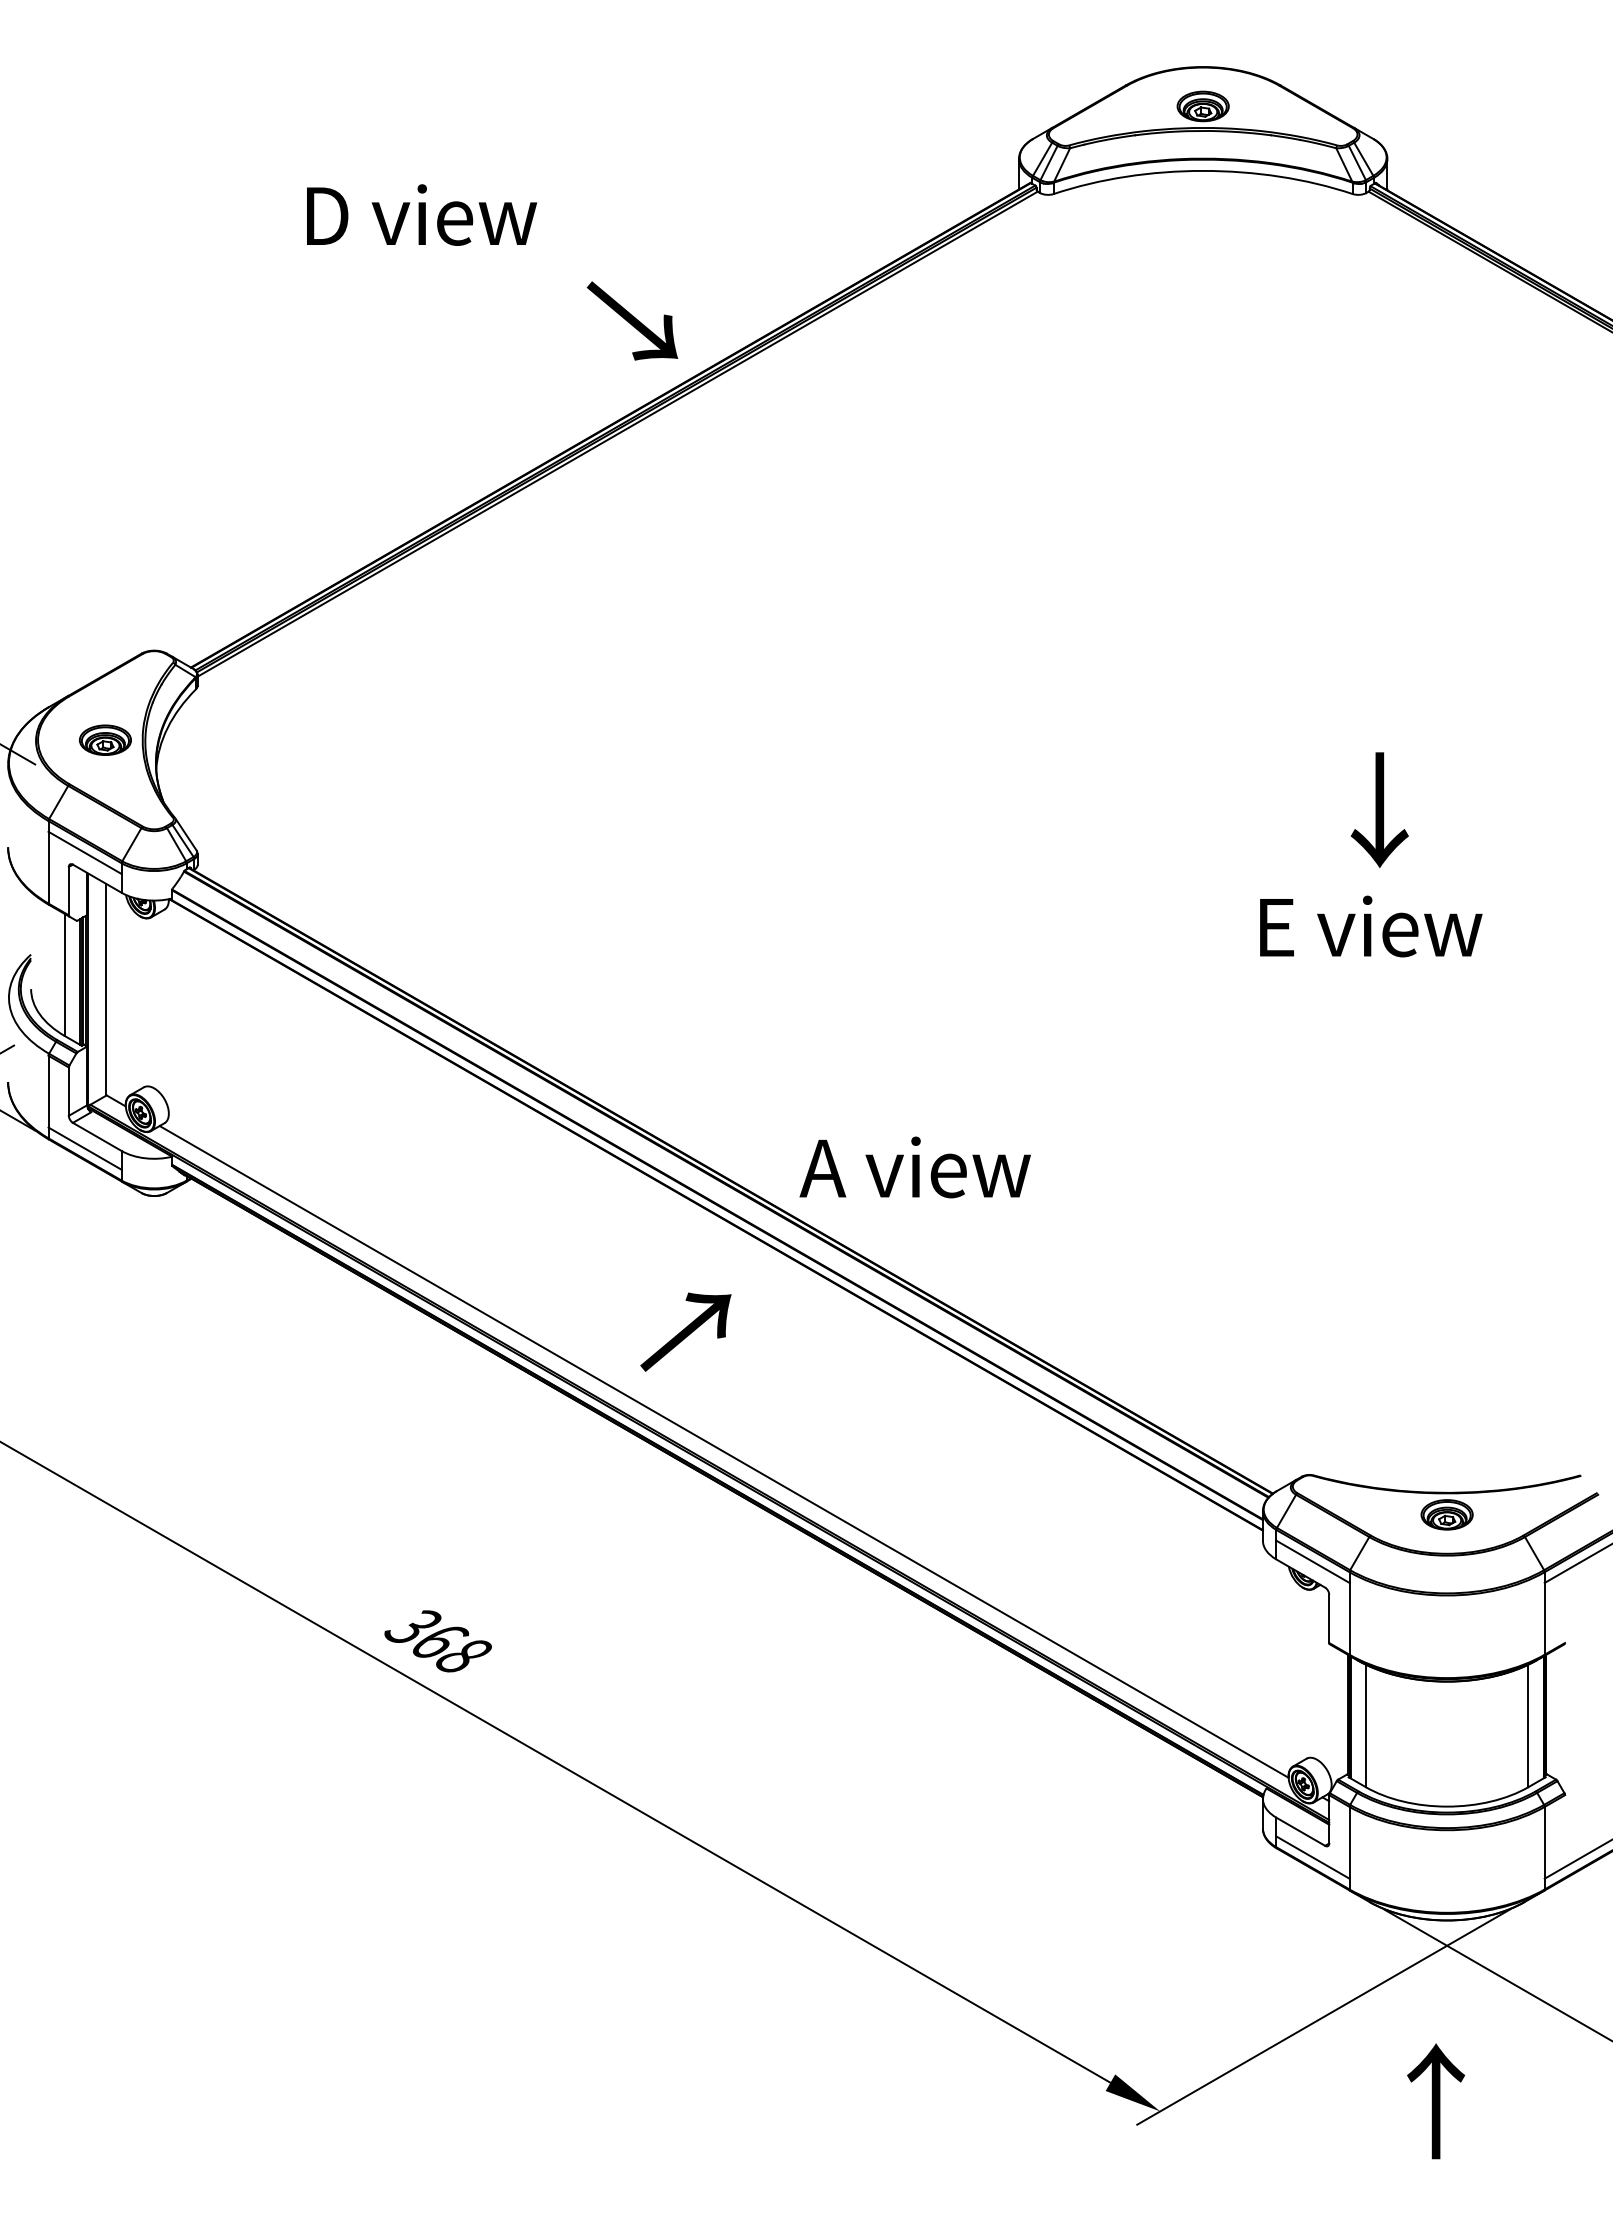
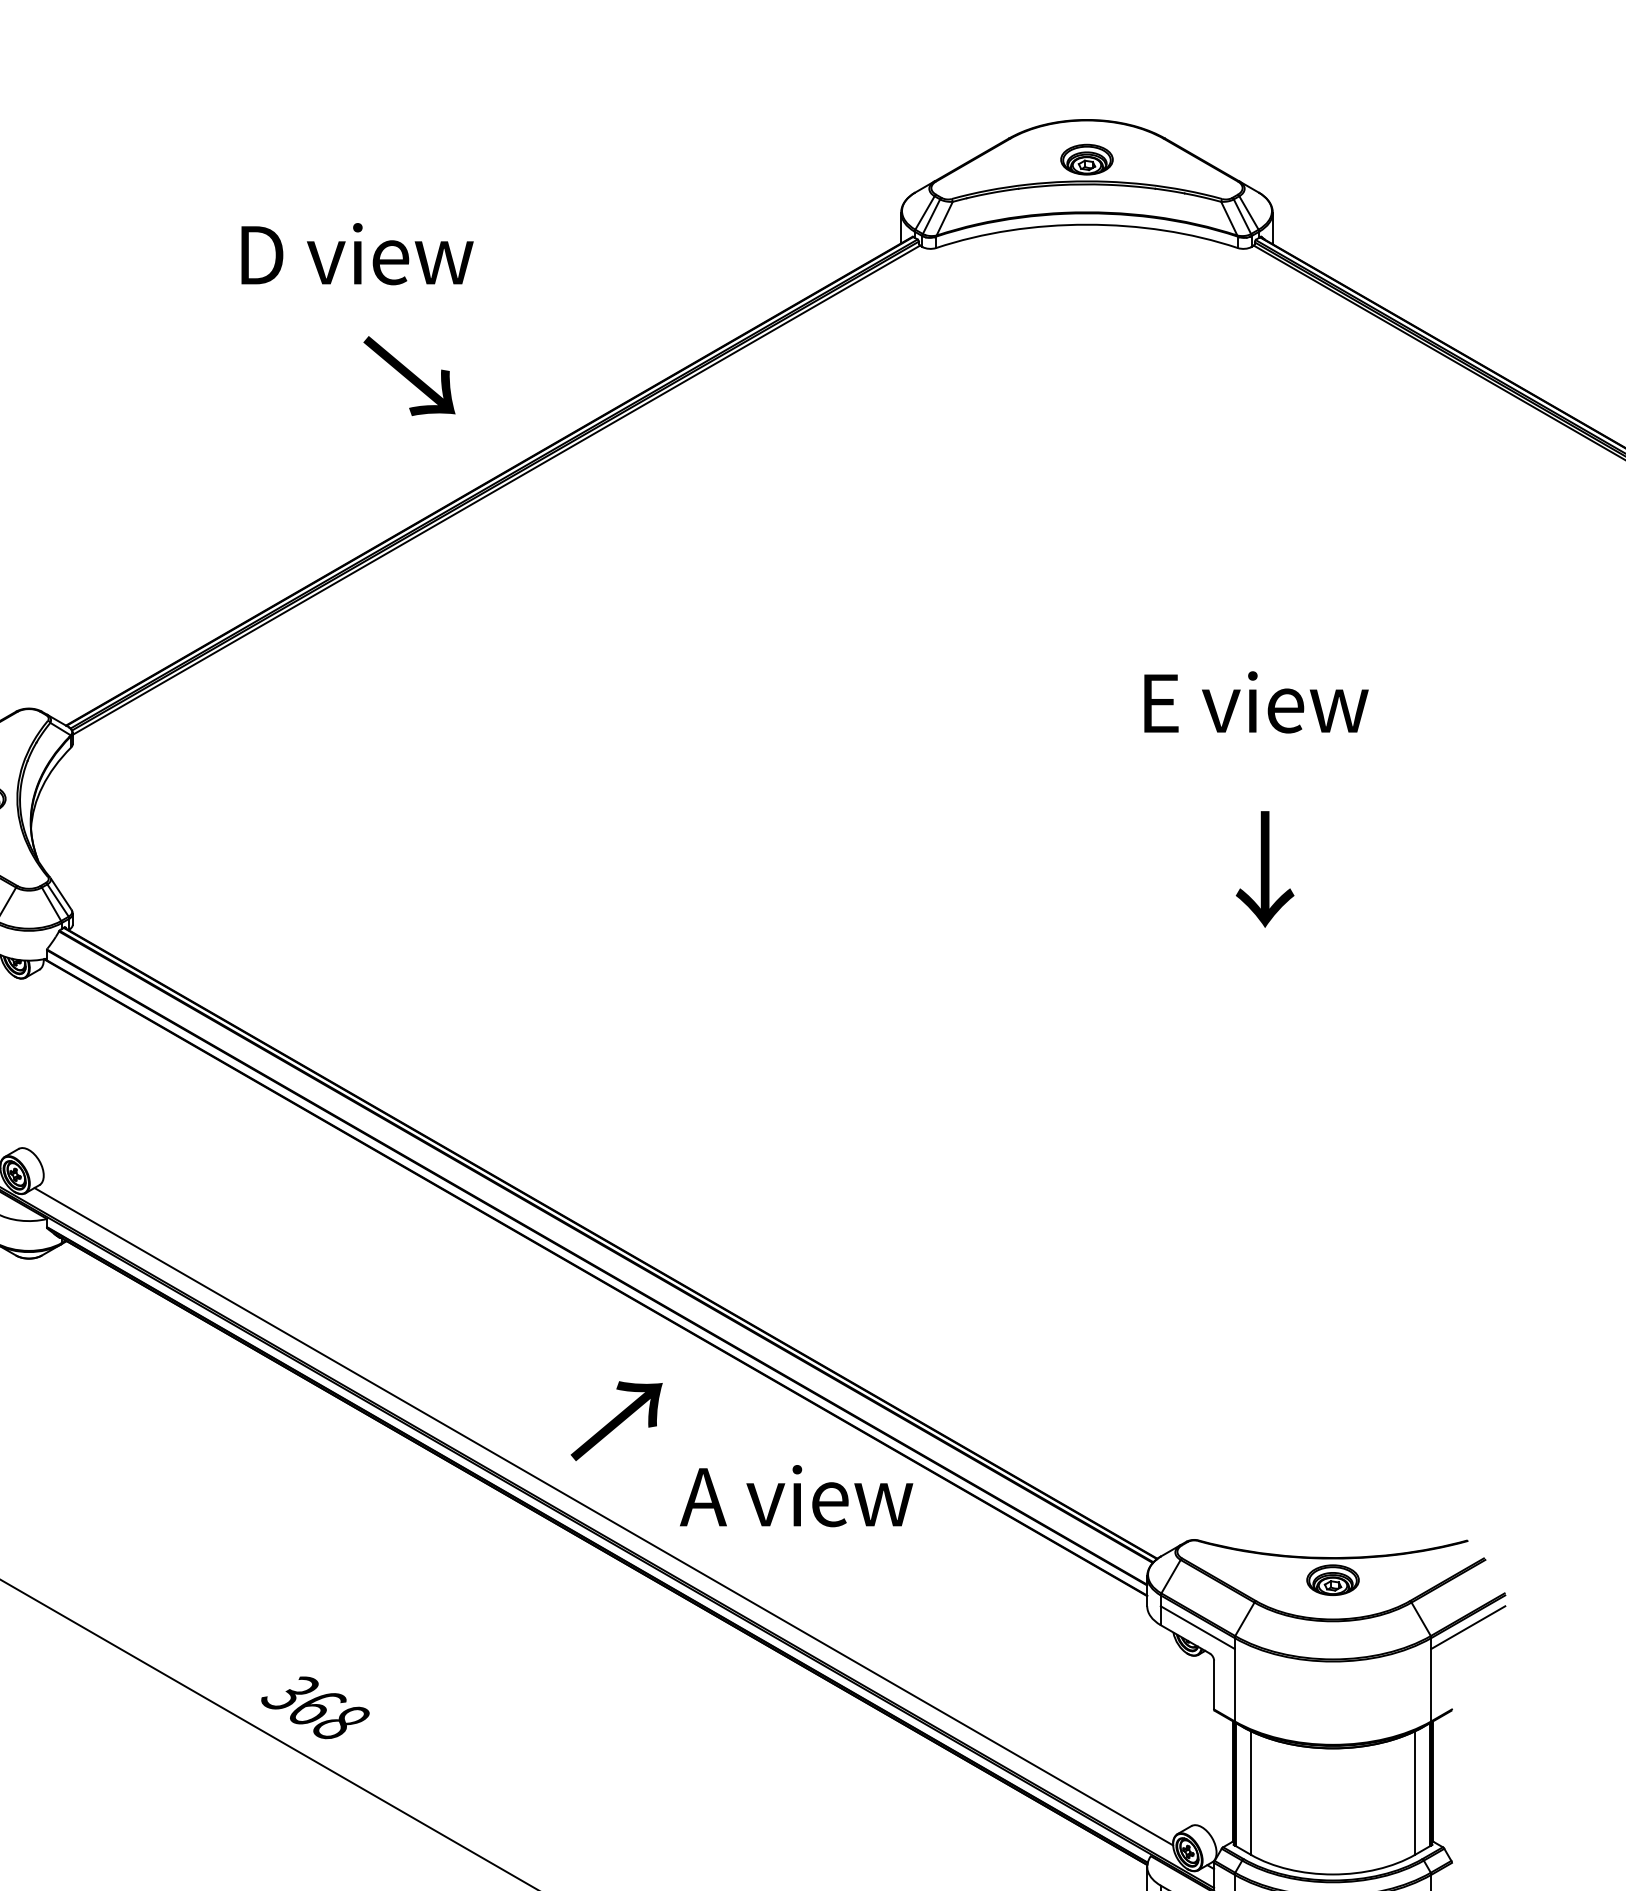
text: (422, 214) -> (358, 253), moved
text: (632, 320) -> (409, 375), moved
text: (1371, 926) -> (1256, 702), moved
text: (914, 1167) -> (795, 1496), moved
text: (685, 1331) -> (616, 1420), moved

